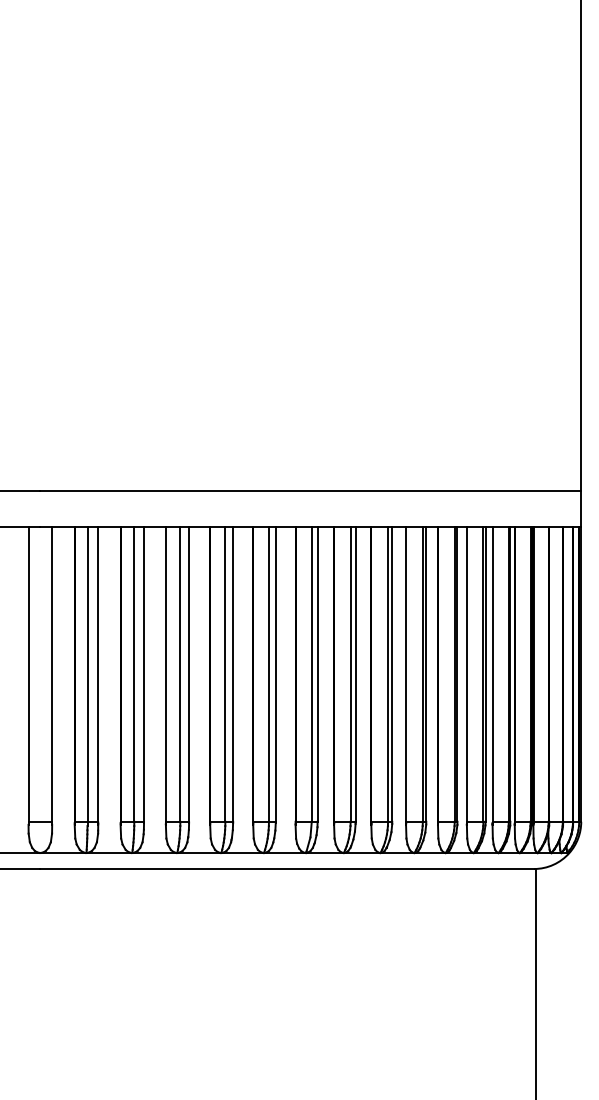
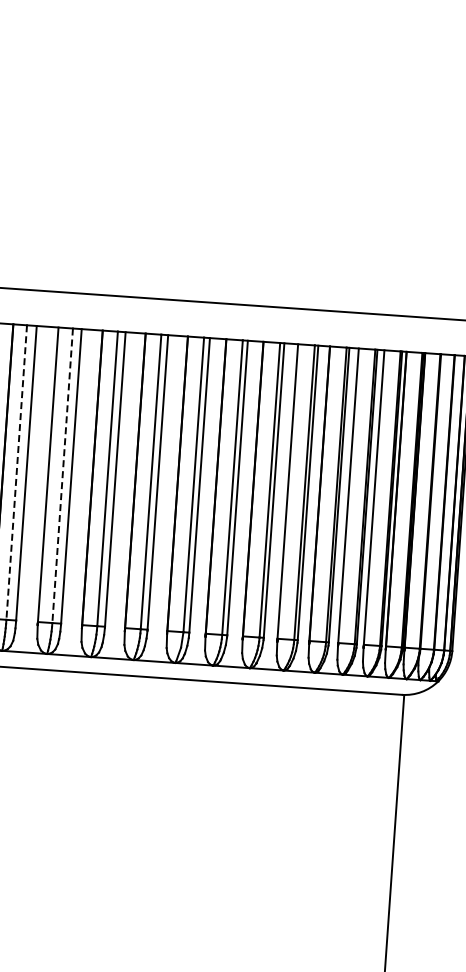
line: (134, 674) -> (16, 472), solid -> dashed
line: (180, 674) -> (62, 476), solid -> dashed

